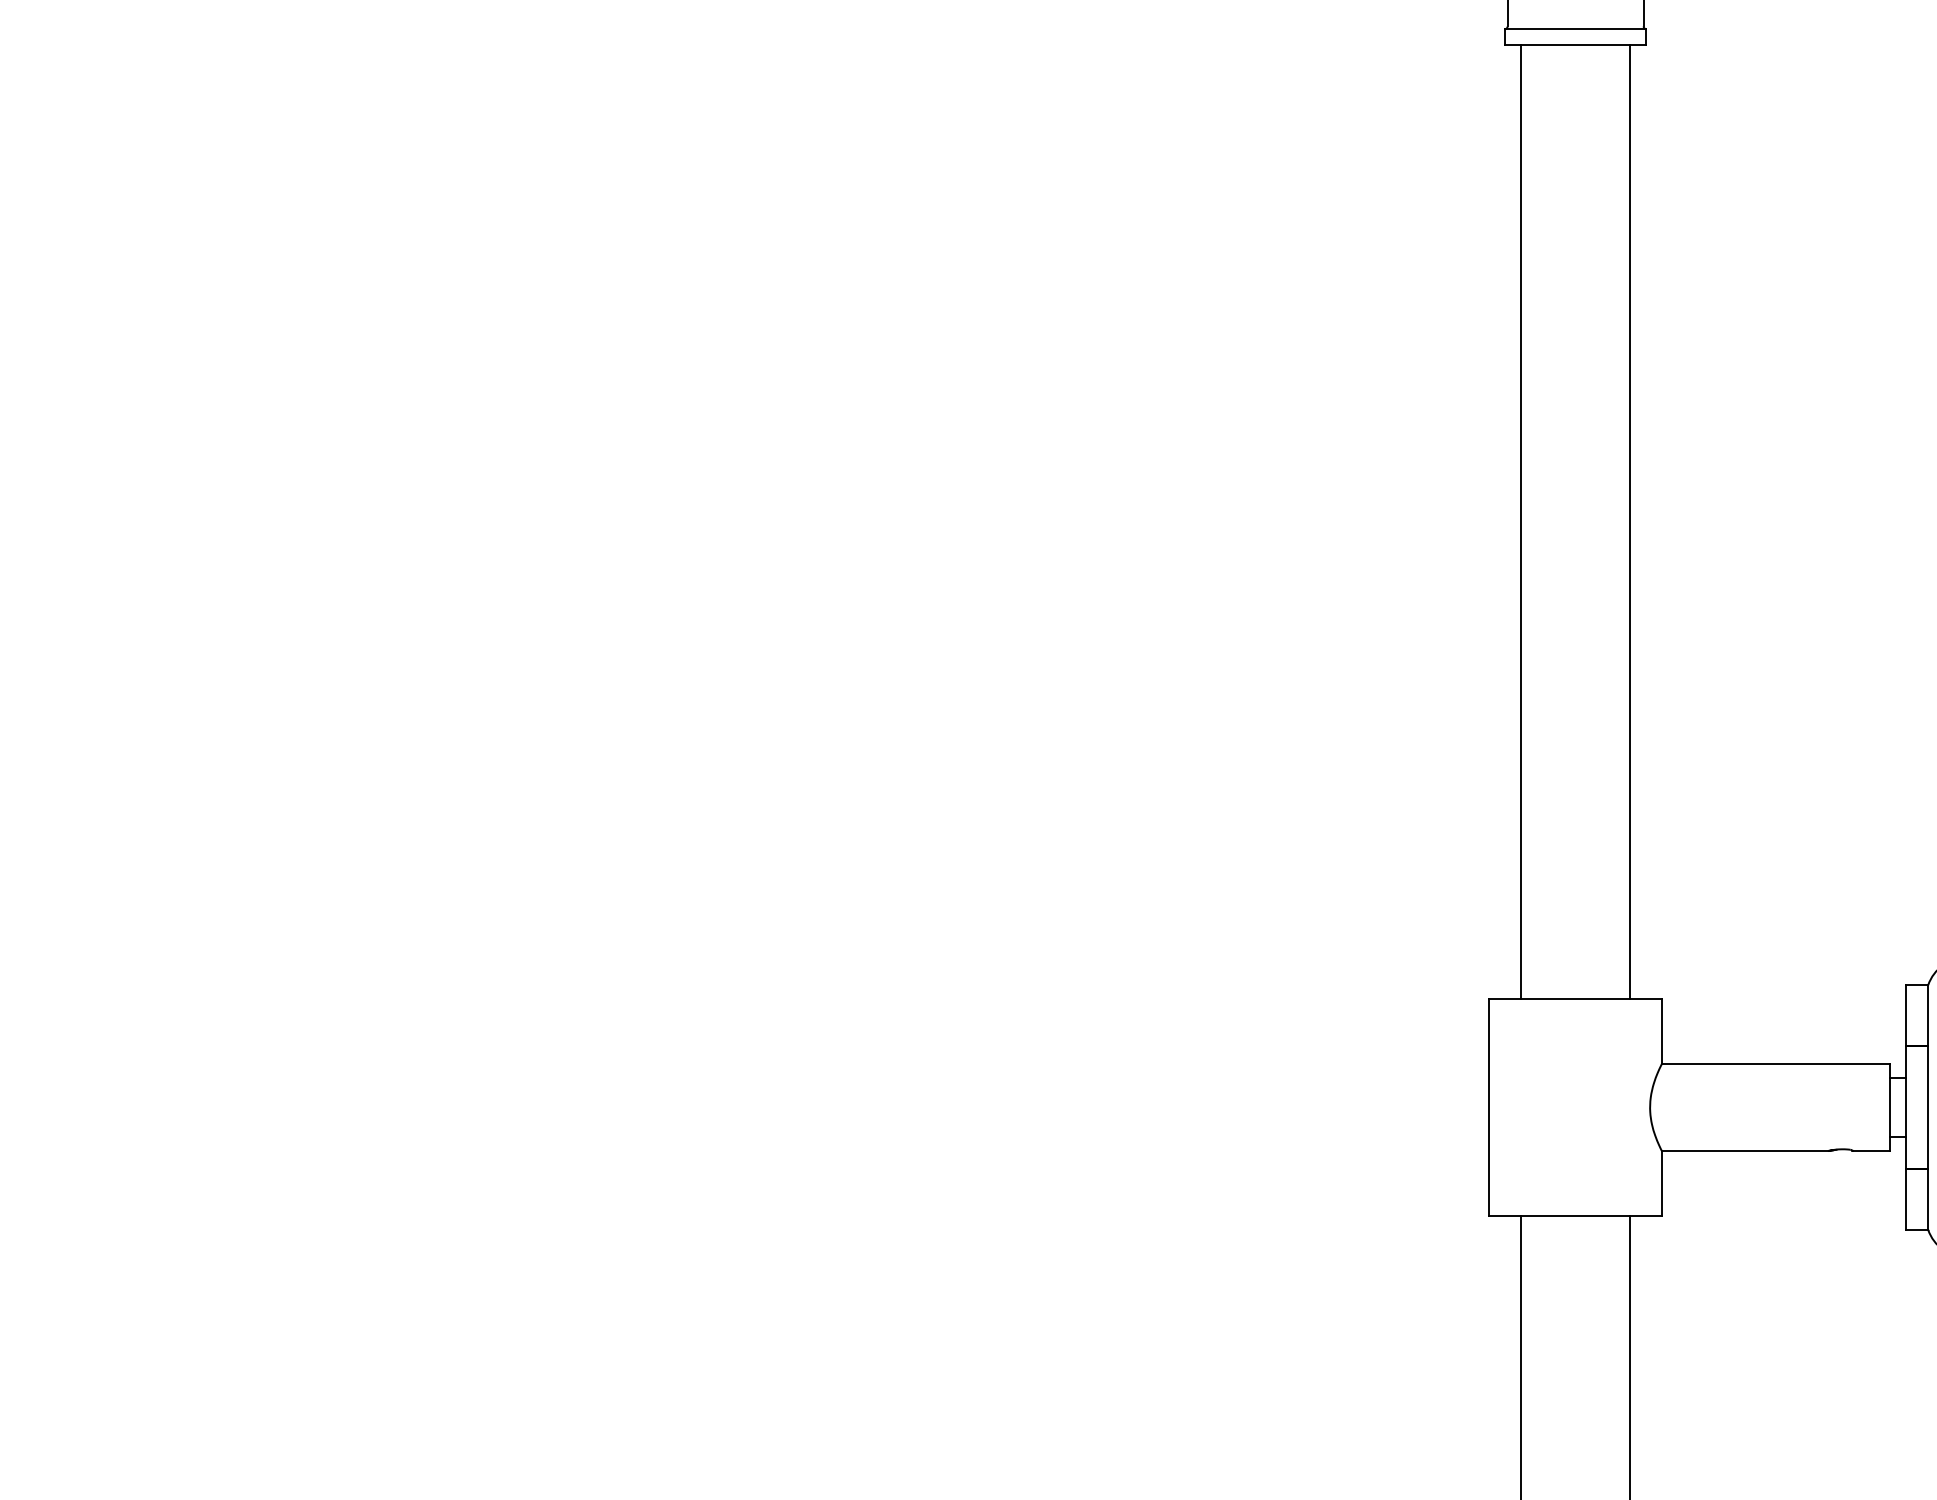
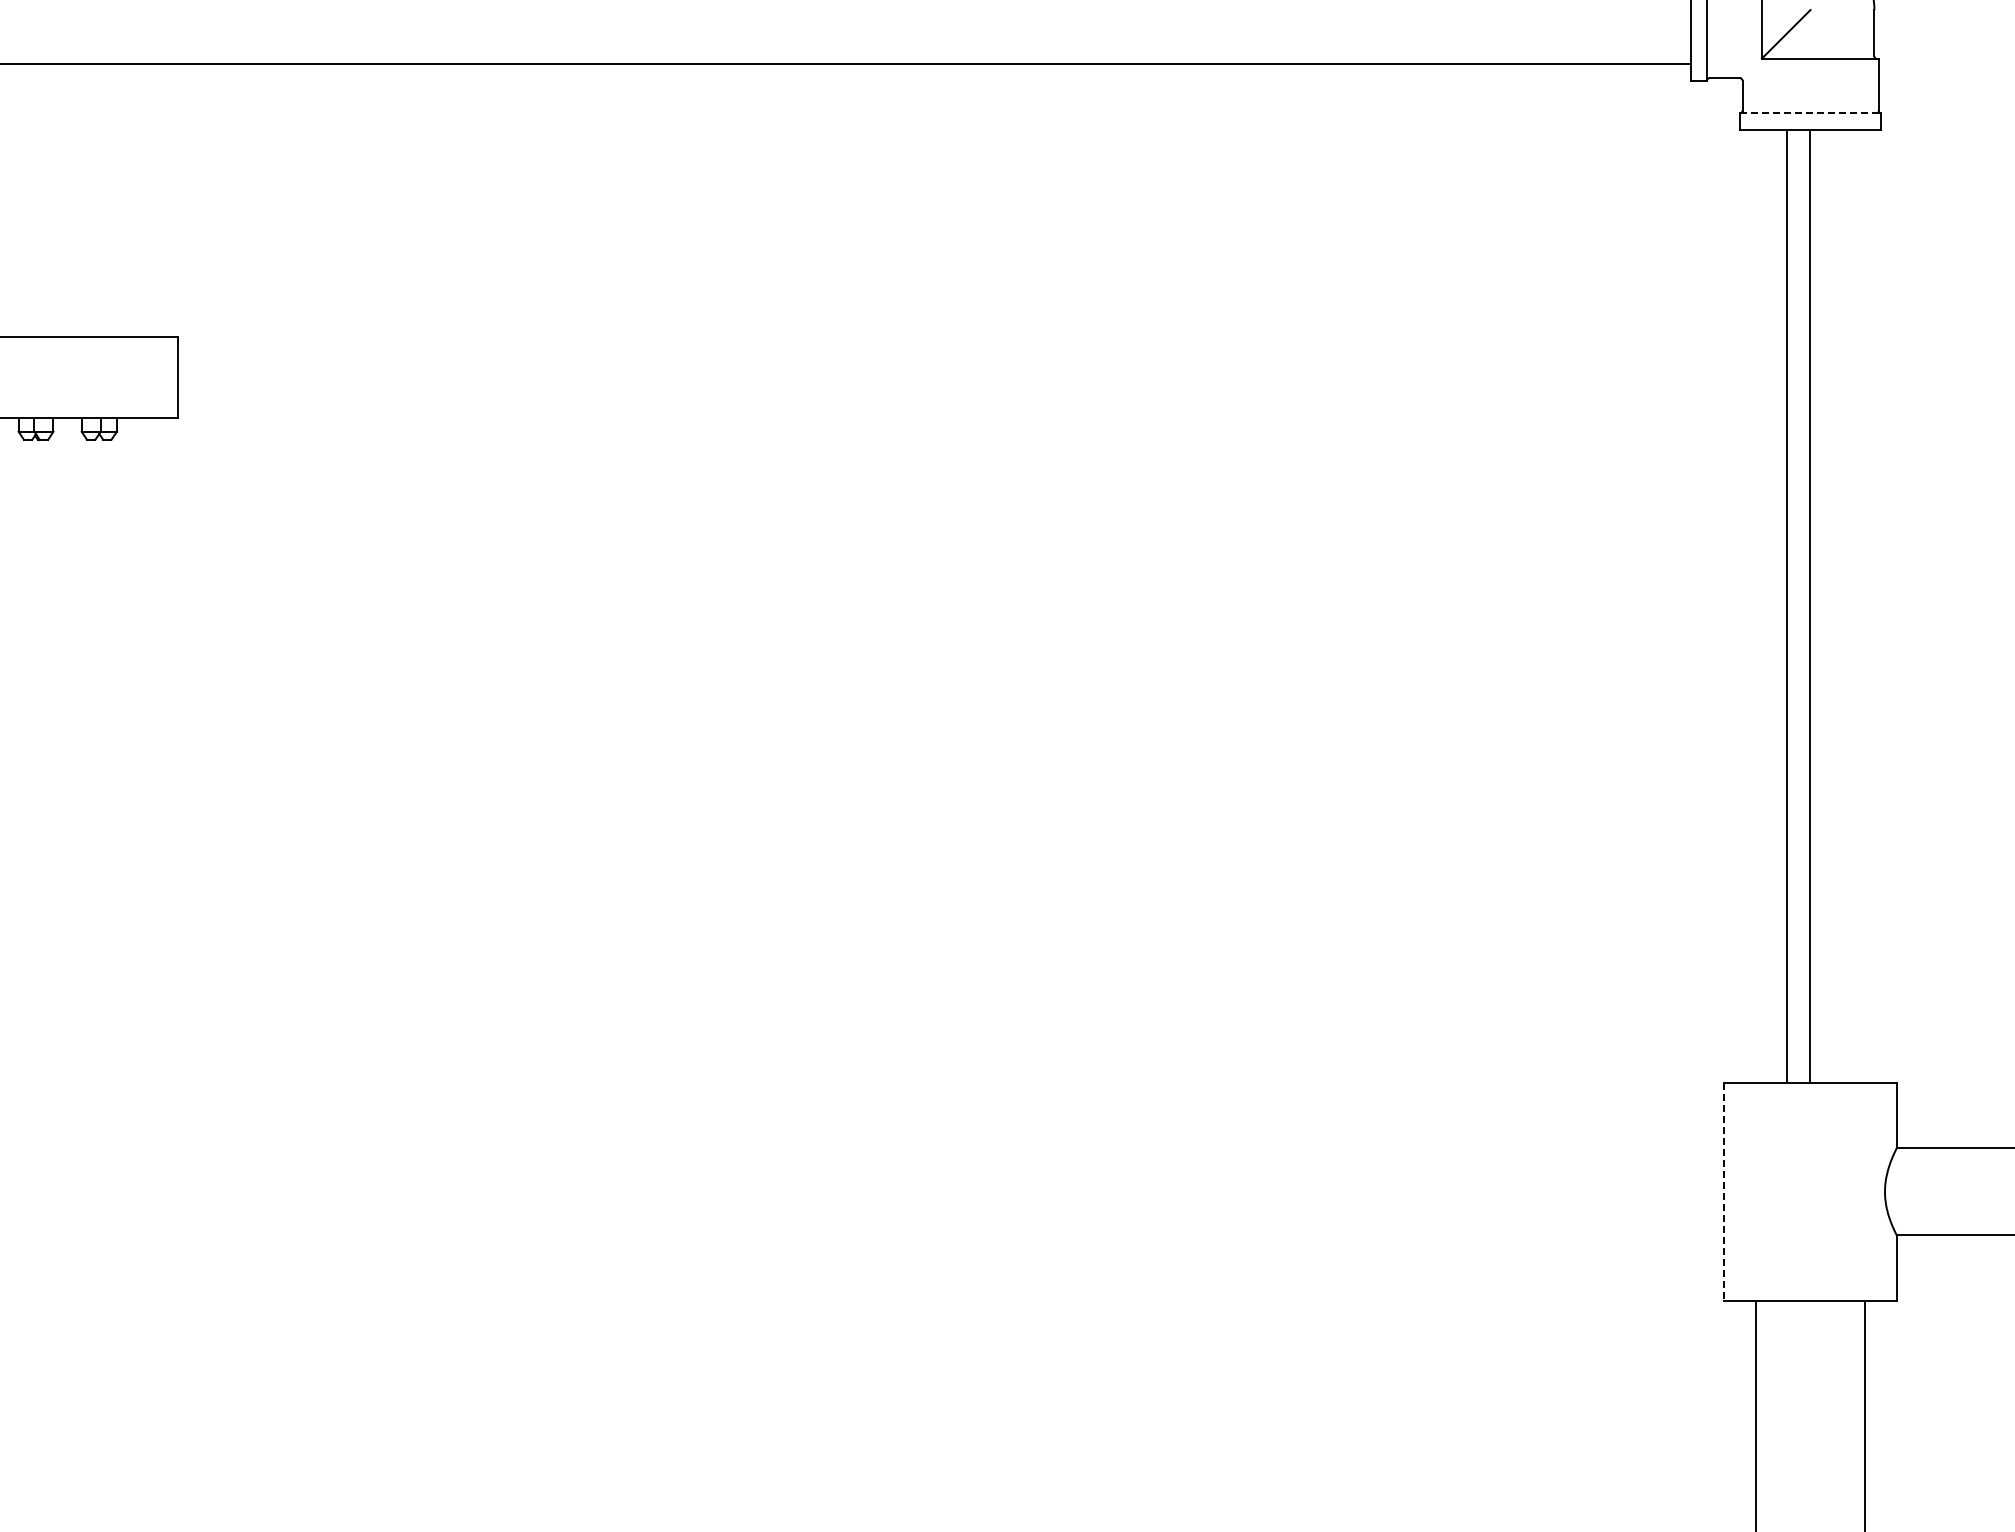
line: (1575, 29) -> (1810, 113), solid -> dashed
line: (1521, 521) -> (1810, 605), moved
line: (1629, 521) -> (1786, 605), moved
line: (1489, 1107) -> (1724, 1191), solid -> dashed

